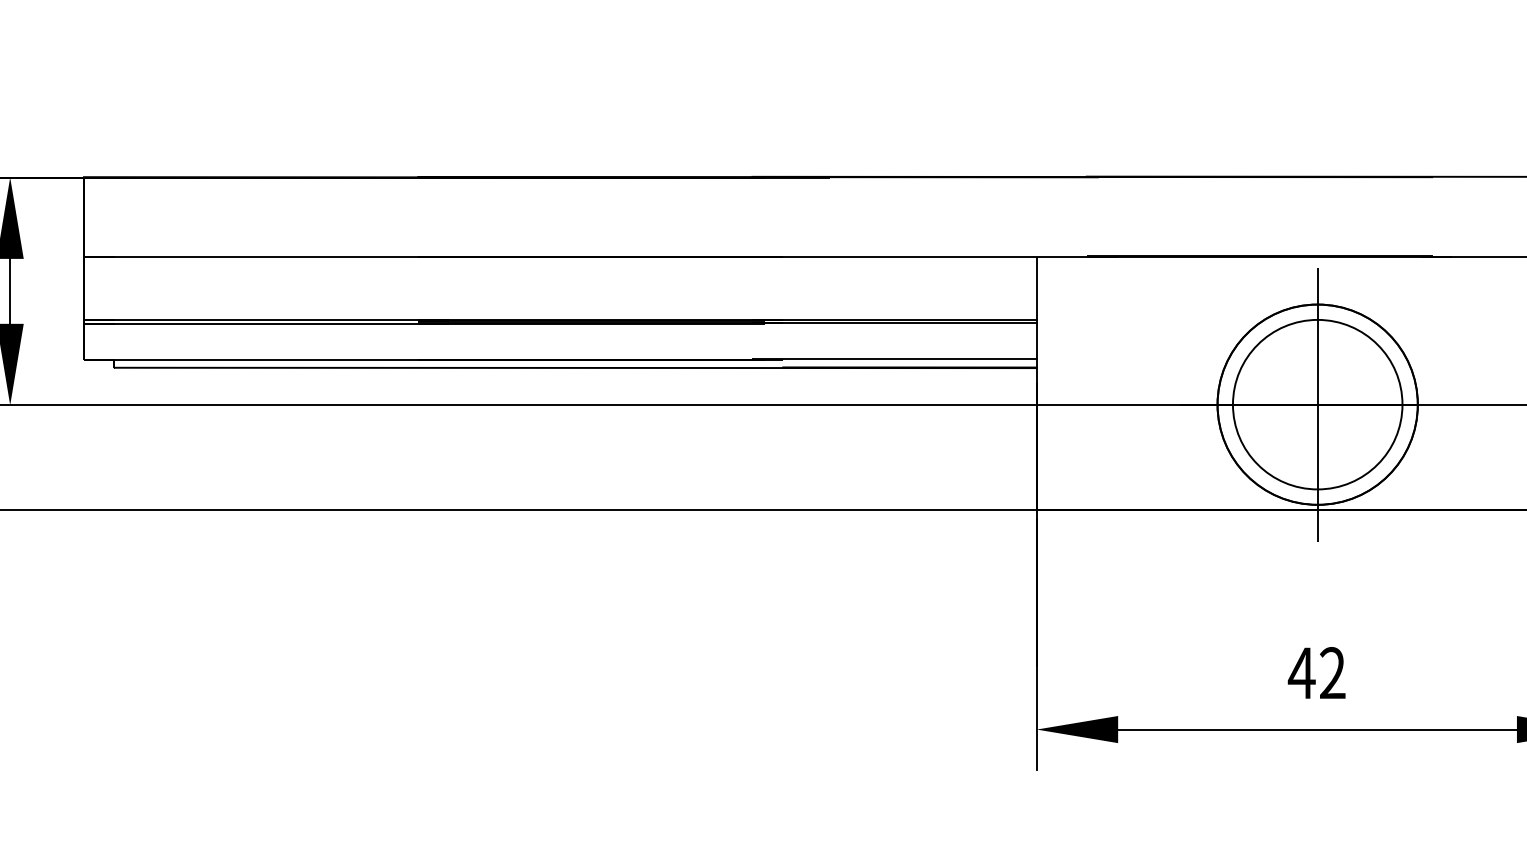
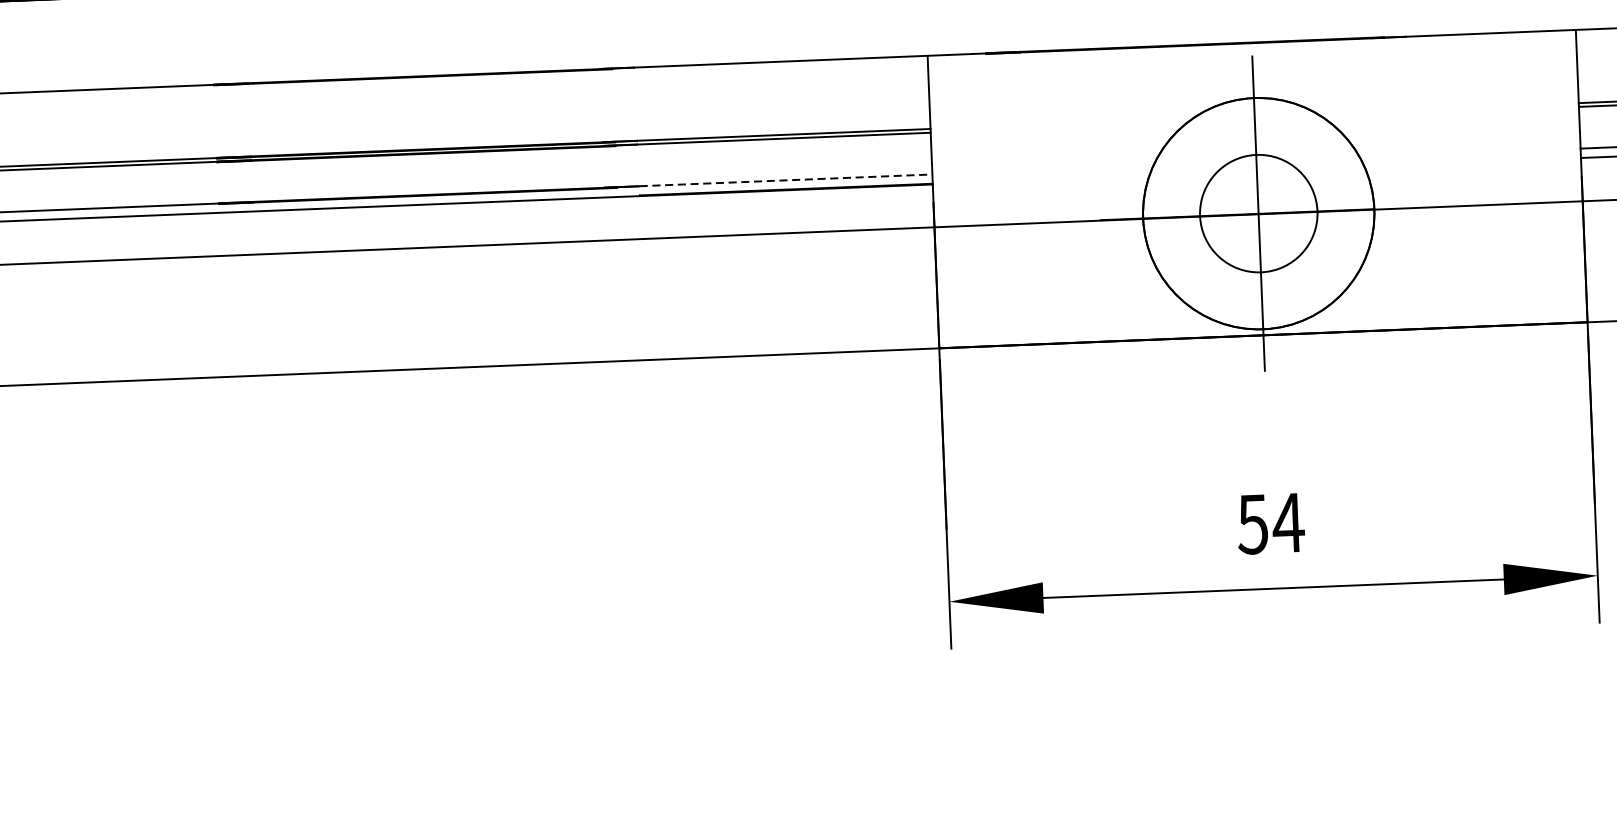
line: (910, 359) -> (786, 180), solid -> dashed
circle: (1317, 404) -> (1258, 213), size x0.6
text: (1316, 673) -> (1269, 524), 42 -> 54

